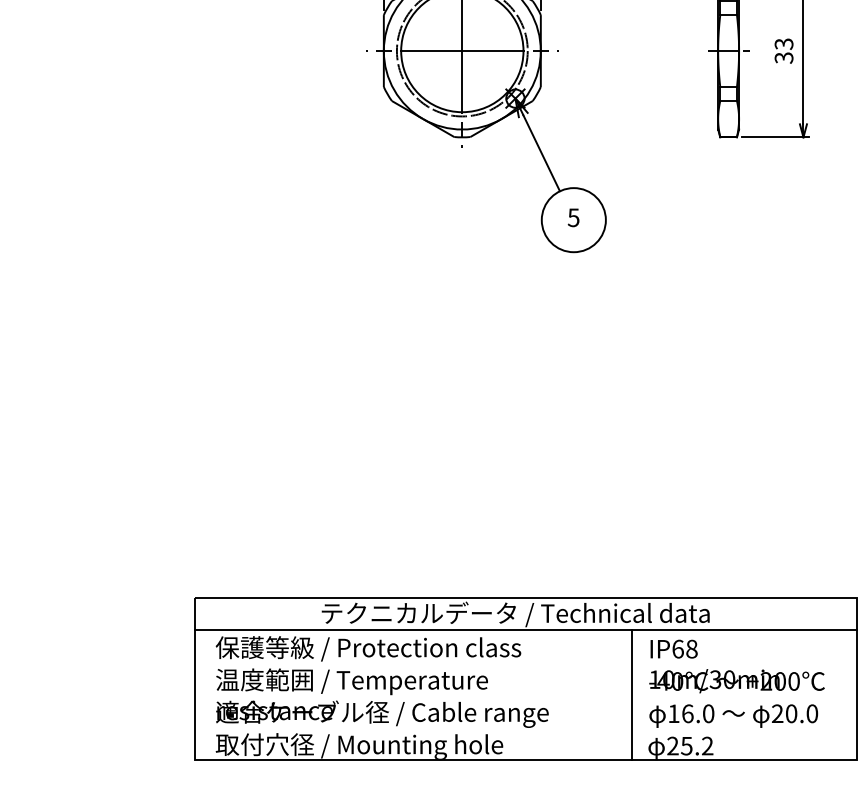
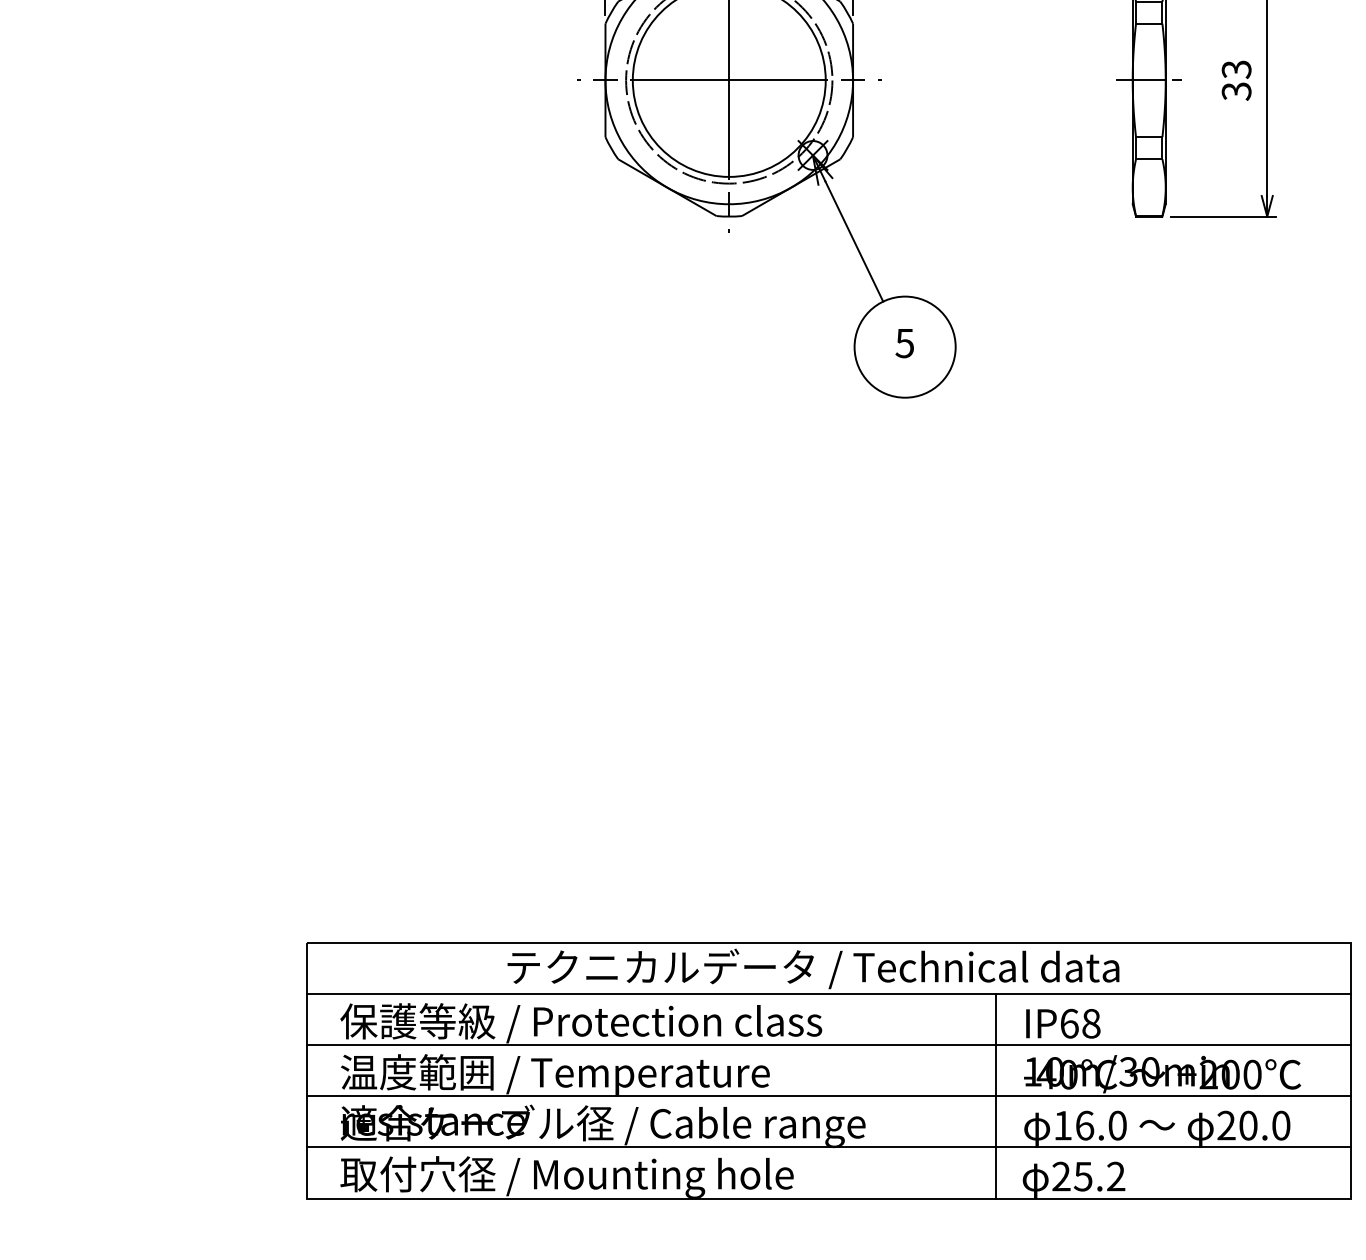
line: (525, 662) -> (828, 1044), added
line: (525, 695) -> (828, 1096), added
line: (525, 727) -> (828, 1147), added

